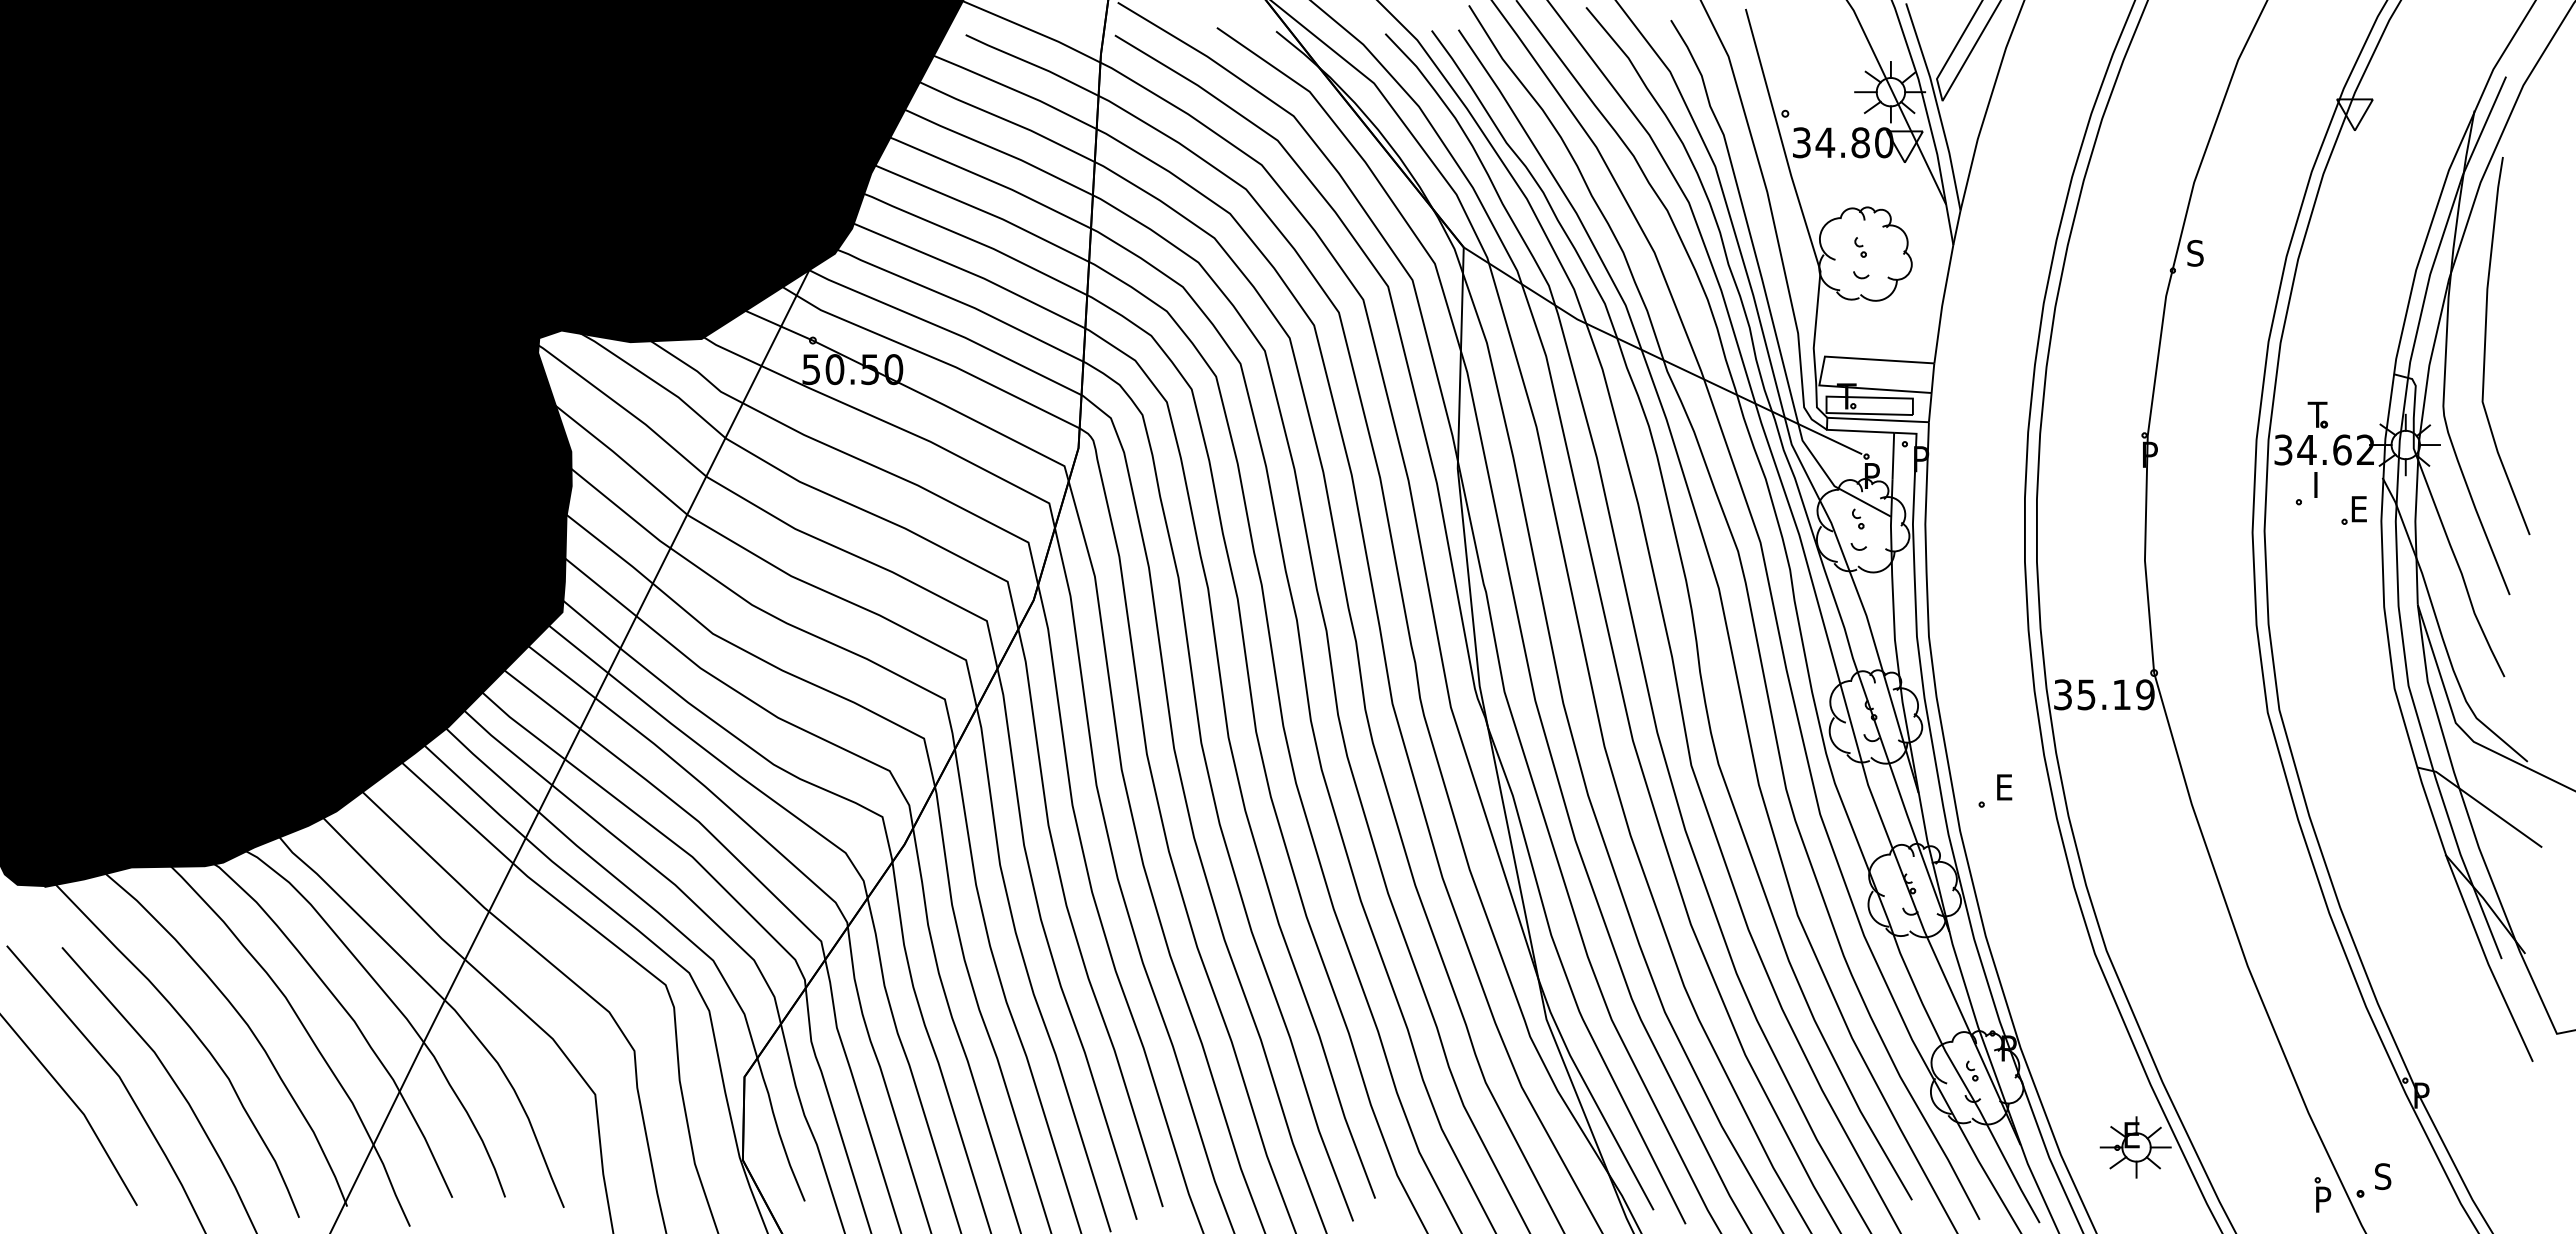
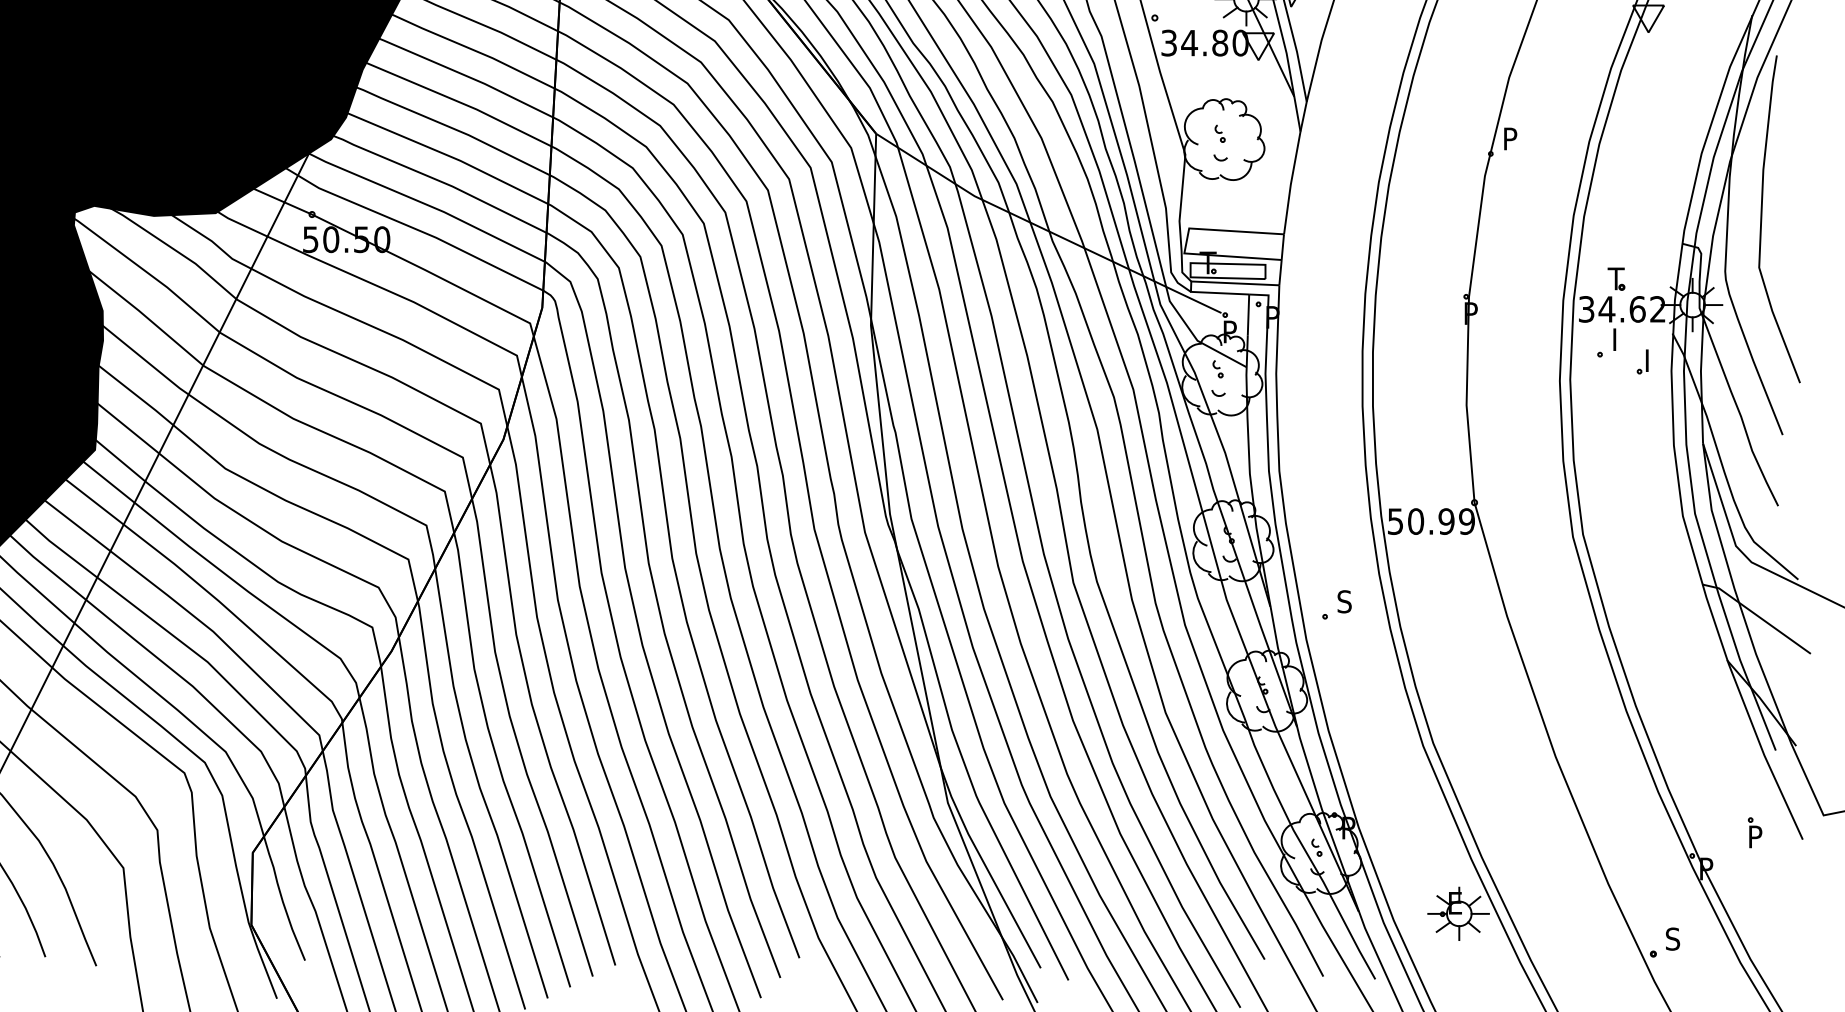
text: (2195, 253) -> (1510, 139), S -> P
text: (2360, 509) -> (1653, 360), E -> I
text: (2092, 694) -> (1421, 521), 35.19 -> 50.99
text: (2004, 787) -> (1344, 601), E -> S
part: (2322, 1194) -> (1754, 832), moved

